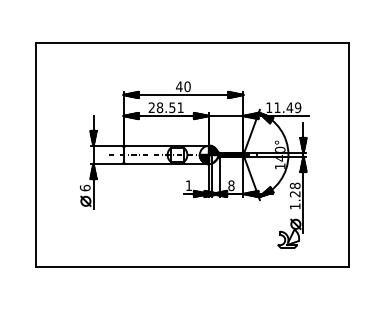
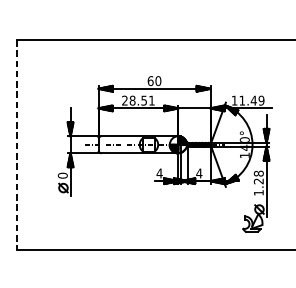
text: (179, 86) -> (150, 80), 40 -> 60
line: (35, 155) -> (16, 145), solid -> dashed
text: (188, 185) -> (159, 173), 1 -> 4
text: (231, 185) -> (199, 173), 8 -> 4
text: (85, 187) -> (63, 175), 6 -> 0

